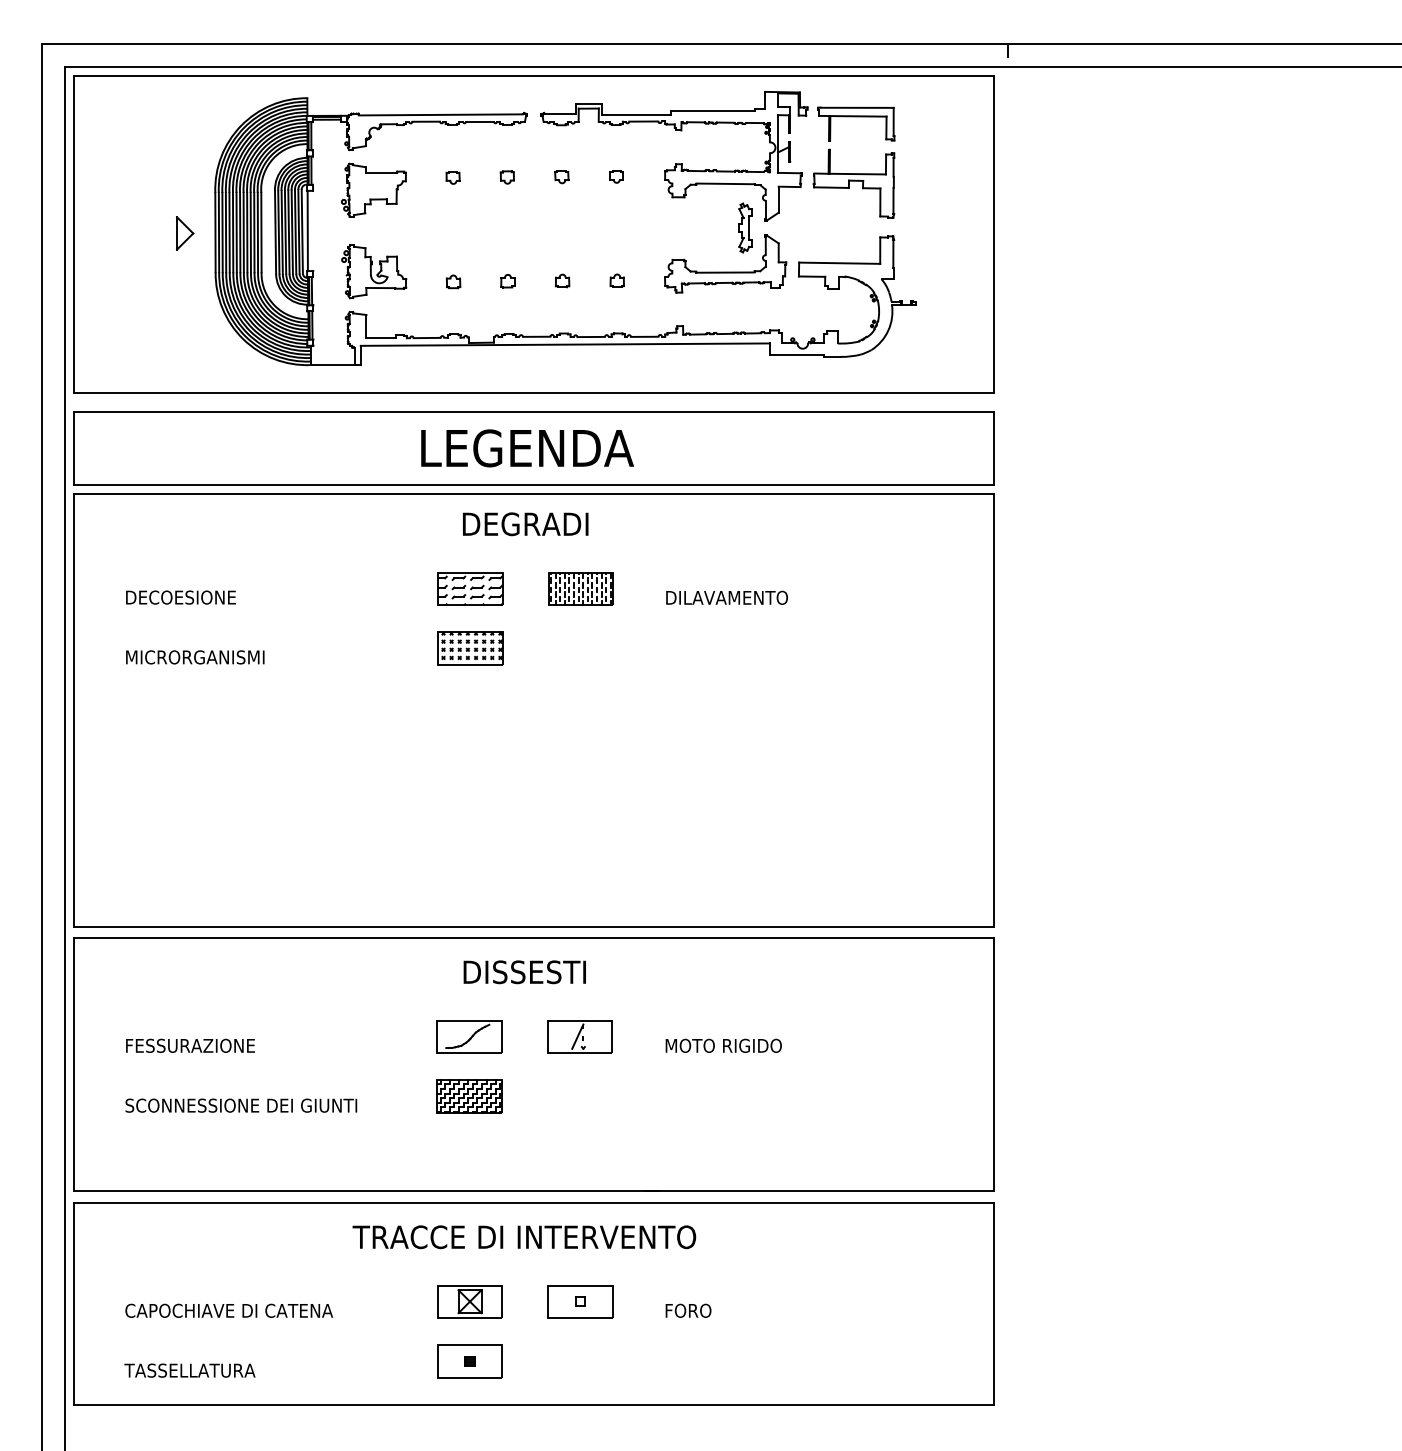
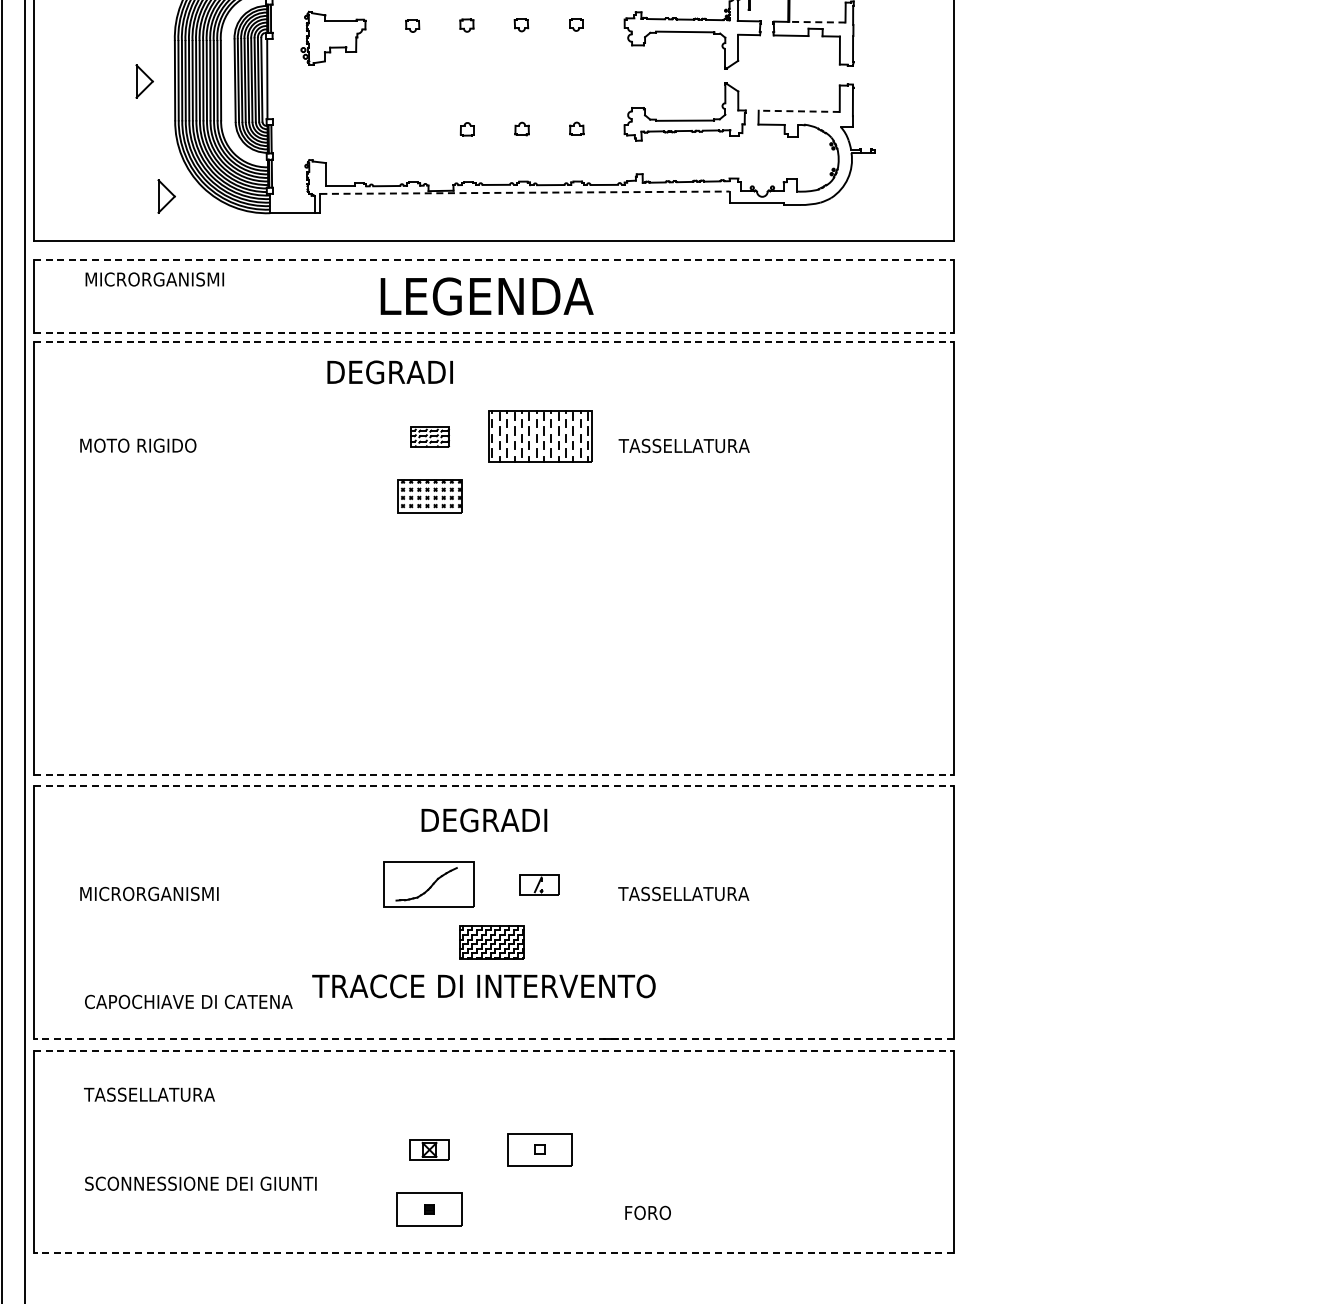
line: (857, 174) -> (817, 22), solid -> dashed
part: (745, 227) -> (705, 75), removed
line: (839, 263) -> (799, 111), solid -> dashed
part: (374, 271) -> (334, 119), removed
part: (453, 281) -> (413, 129), removed
line: (565, 344) -> (525, 192), solid -> dashed
part: (206, 348) -> (166, 196), added
line: (534, 411) -> (494, 259), solid -> dashed
line: (534, 485) -> (494, 333), solid -> dashed
line: (534, 494) -> (494, 342), solid -> dashed
text: (525, 524) -> (390, 372), moved
part: (470, 588) -> (430, 436), size x0.6
part: (580, 588) -> (540, 436), size x1.6
text: (178, 597) -> (138, 445), DECOESIONE -> MOTO RIGIDO
text: (724, 597) -> (684, 445), DILAVAMENTO -> TASSELLATURA
text: (195, 657) -> (155, 279), moved
line: (534, 926) -> (494, 774), solid -> dashed
line: (534, 937) -> (494, 785), solid -> dashed
text: (524, 972) -> (484, 820), DISSESTI -> DEGRADI
part: (469, 1036) -> (429, 884), size x1.4
part: (579, 1036) -> (539, 884), size x0.6
text: (189, 1045) -> (149, 893), FESSURAZIONE -> MICRORGANISMI
text: (723, 1045) -> (683, 893), MOTO RIGIDO -> TASSELLATURA
part: (469, 1096) -> (492, 942), moved
text: (241, 1105) -> (201, 1183), moved
line: (533, 1190) -> (493, 1038), solid -> dashed
line: (534, 1202) -> (494, 1050), solid -> dashed
text: (524, 1237) -> (484, 986), moved
part: (469, 1301) -> (429, 1149), size x0.6
text: (229, 1310) -> (189, 1001), moved
text: (688, 1310) -> (648, 1212), moved
text: (189, 1370) -> (149, 1094), moved
line: (533, 1405) -> (493, 1253), solid -> dashed

